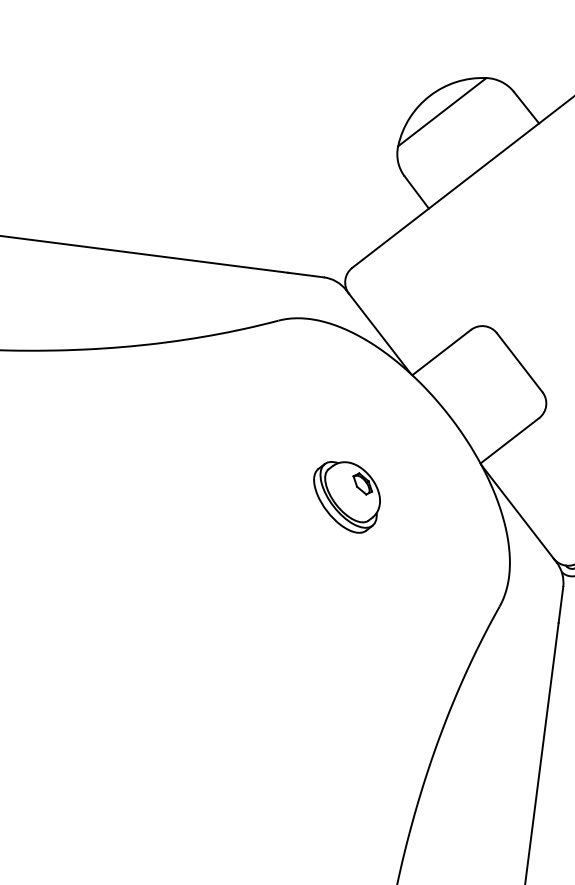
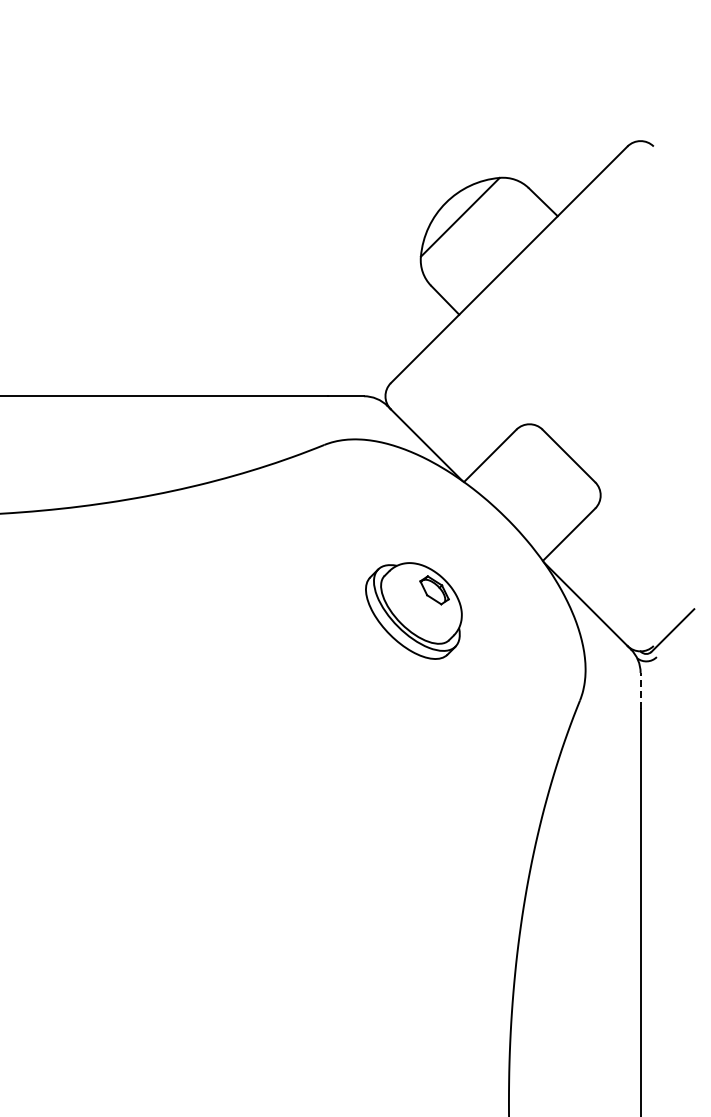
part: (345, 496) -> (413, 610), size x1.4
line: (560, 604) -> (640, 690), solid -> dashed

